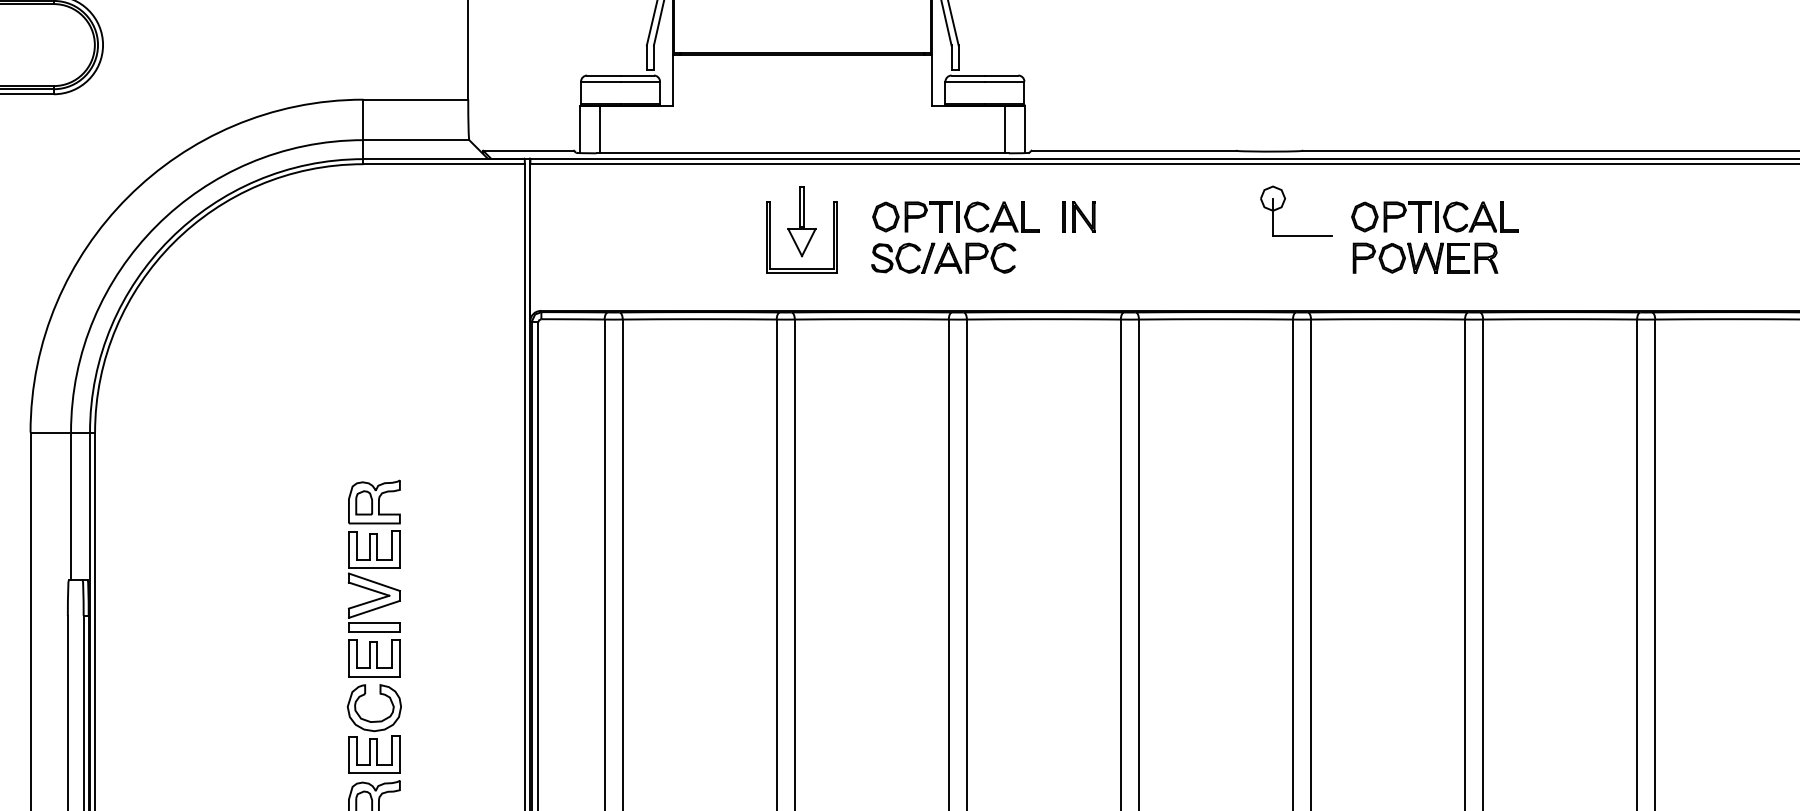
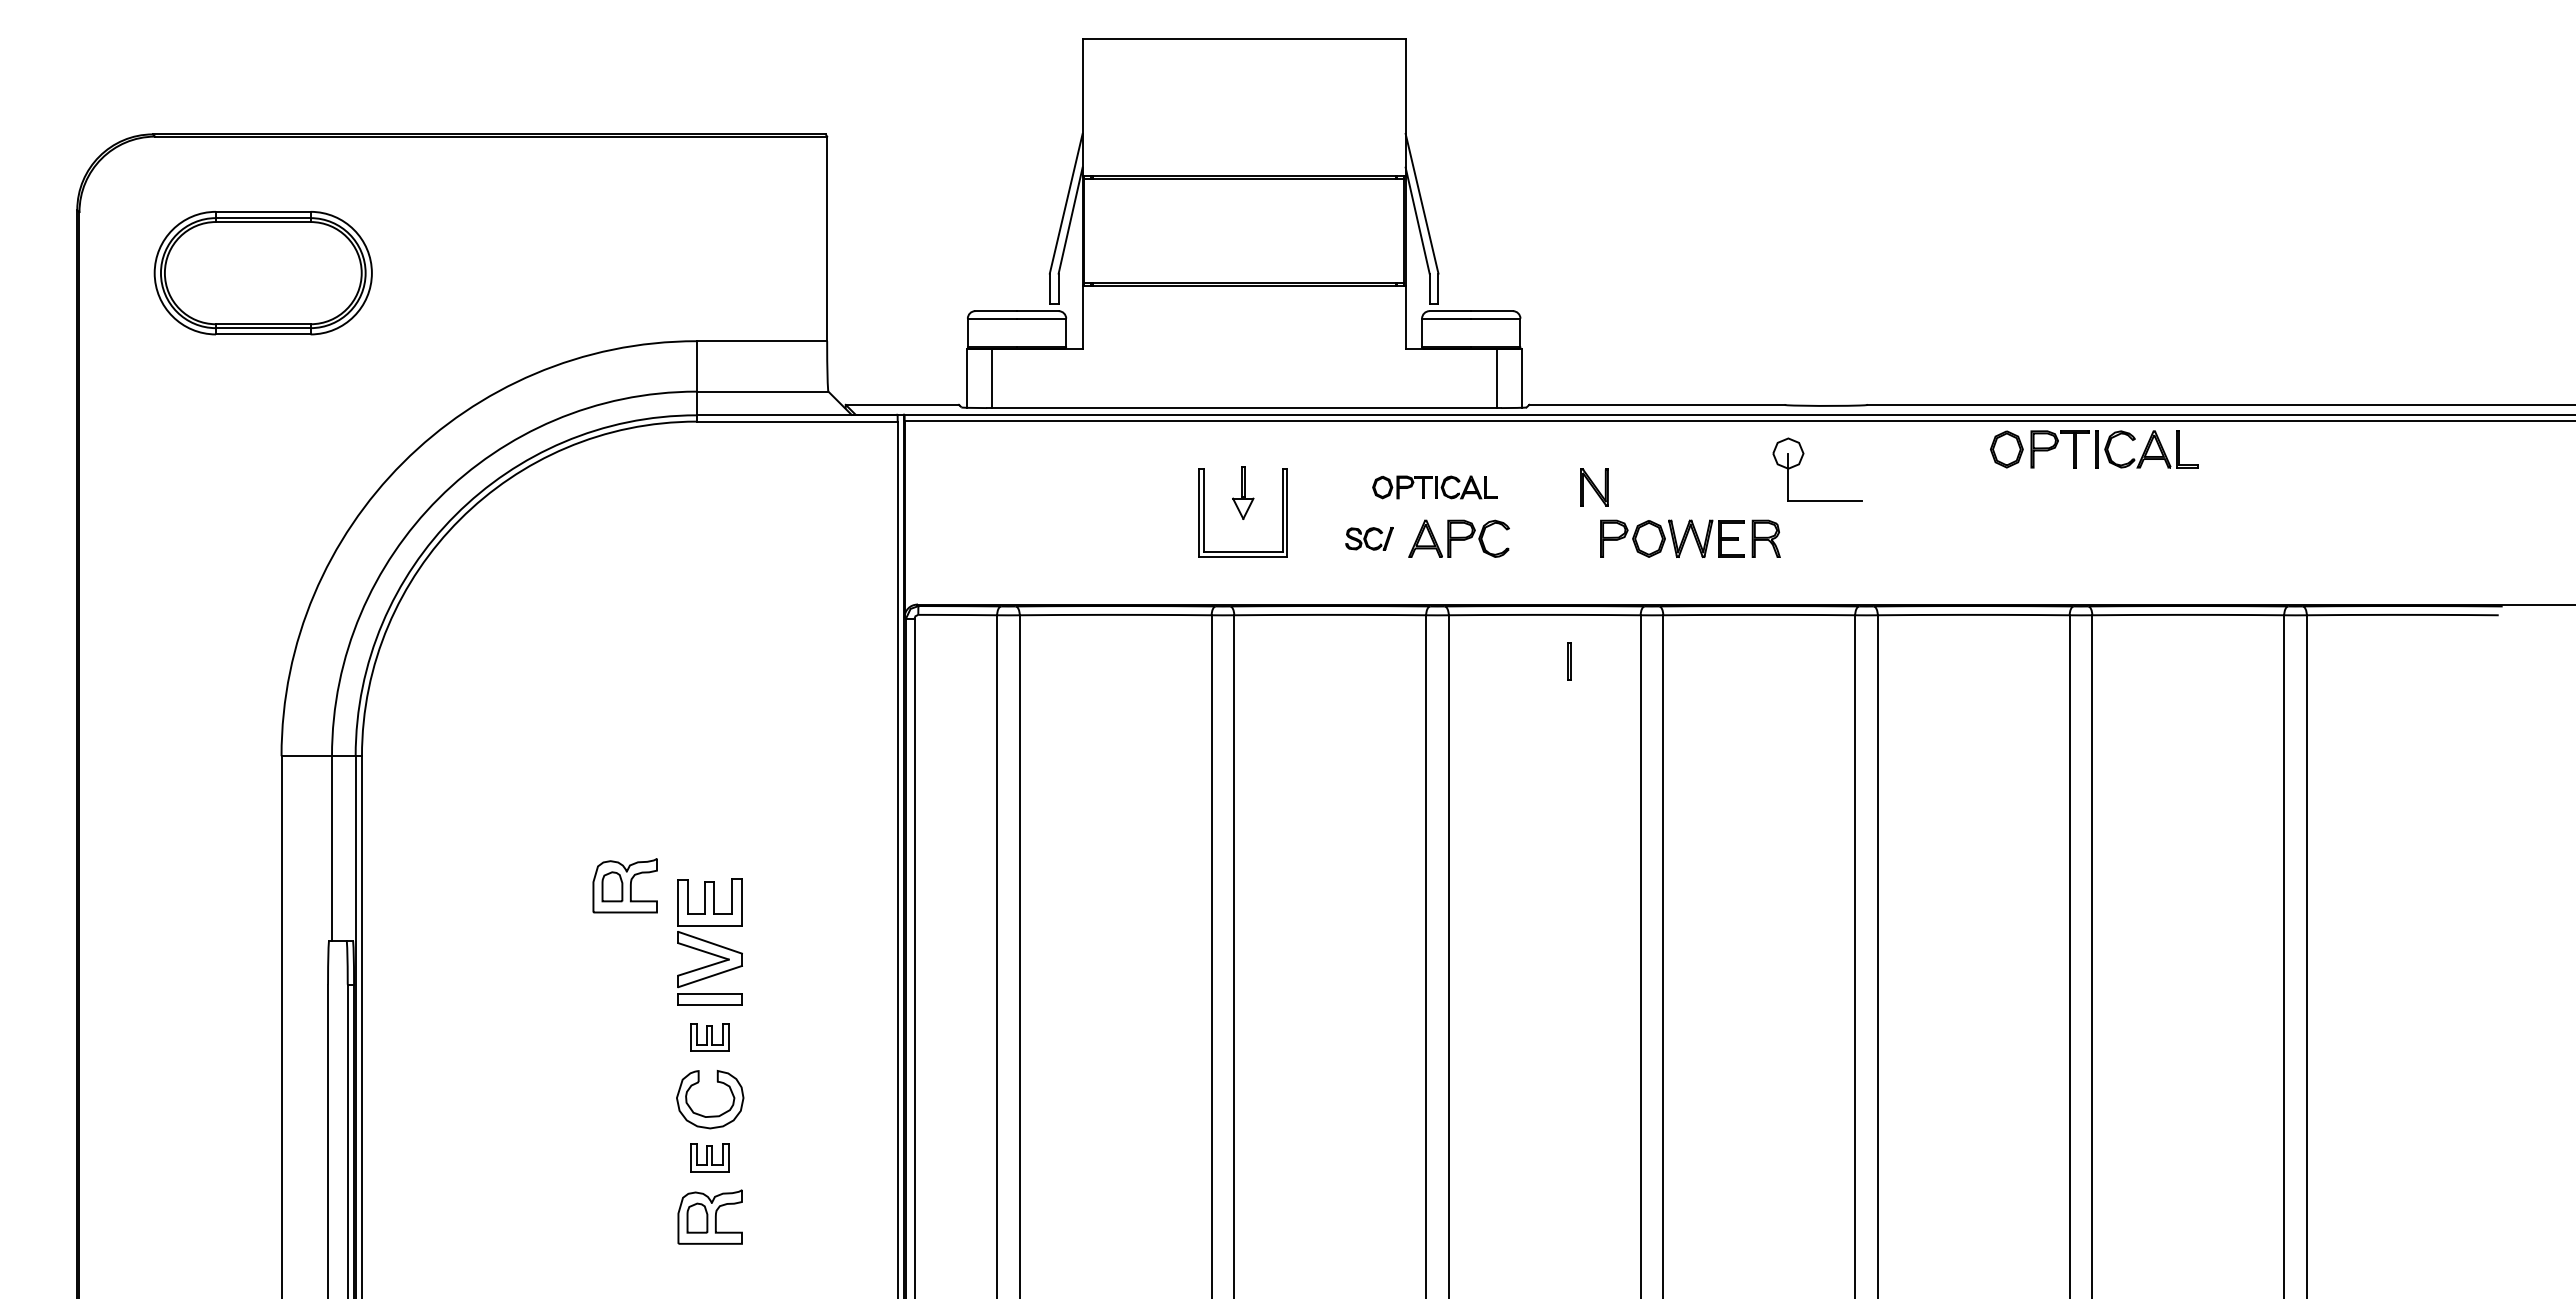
part: (1283, 205) -> (1801, 461), moved
part: (955, 217) -> (1434, 487), size x0.6
line: (1062, 217) -> (1568, 661), moved
part: (1435, 217) -> (2094, 449), moved
part: (802, 221) -> (1243, 492), size x0.6
part: (903, 257) -> (1369, 538), size x0.6
part: (1425, 257) -> (1690, 538), moved
part: (373, 501) -> (624, 885), moved
part: (373, 658) -> (709, 1037), size x0.6
part: (373, 754) -> (709, 1157), size x0.6

